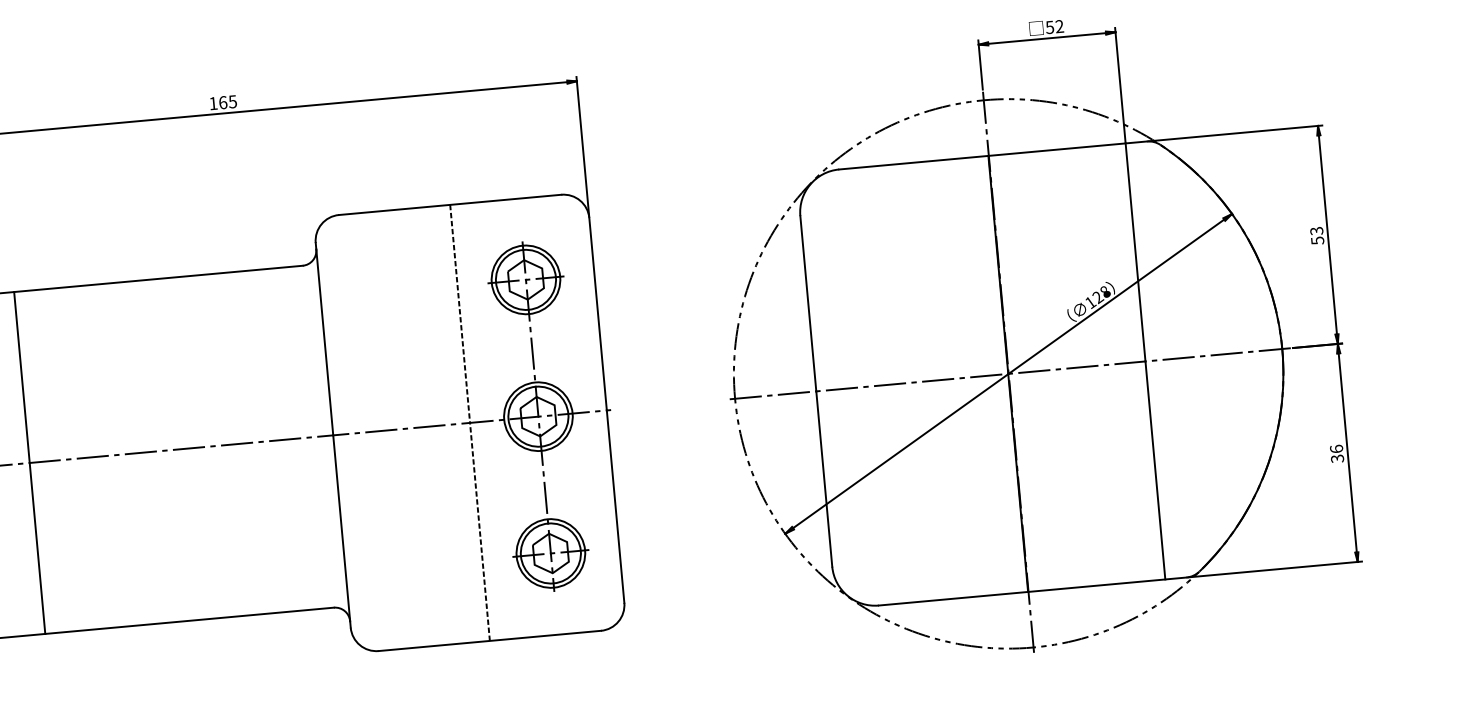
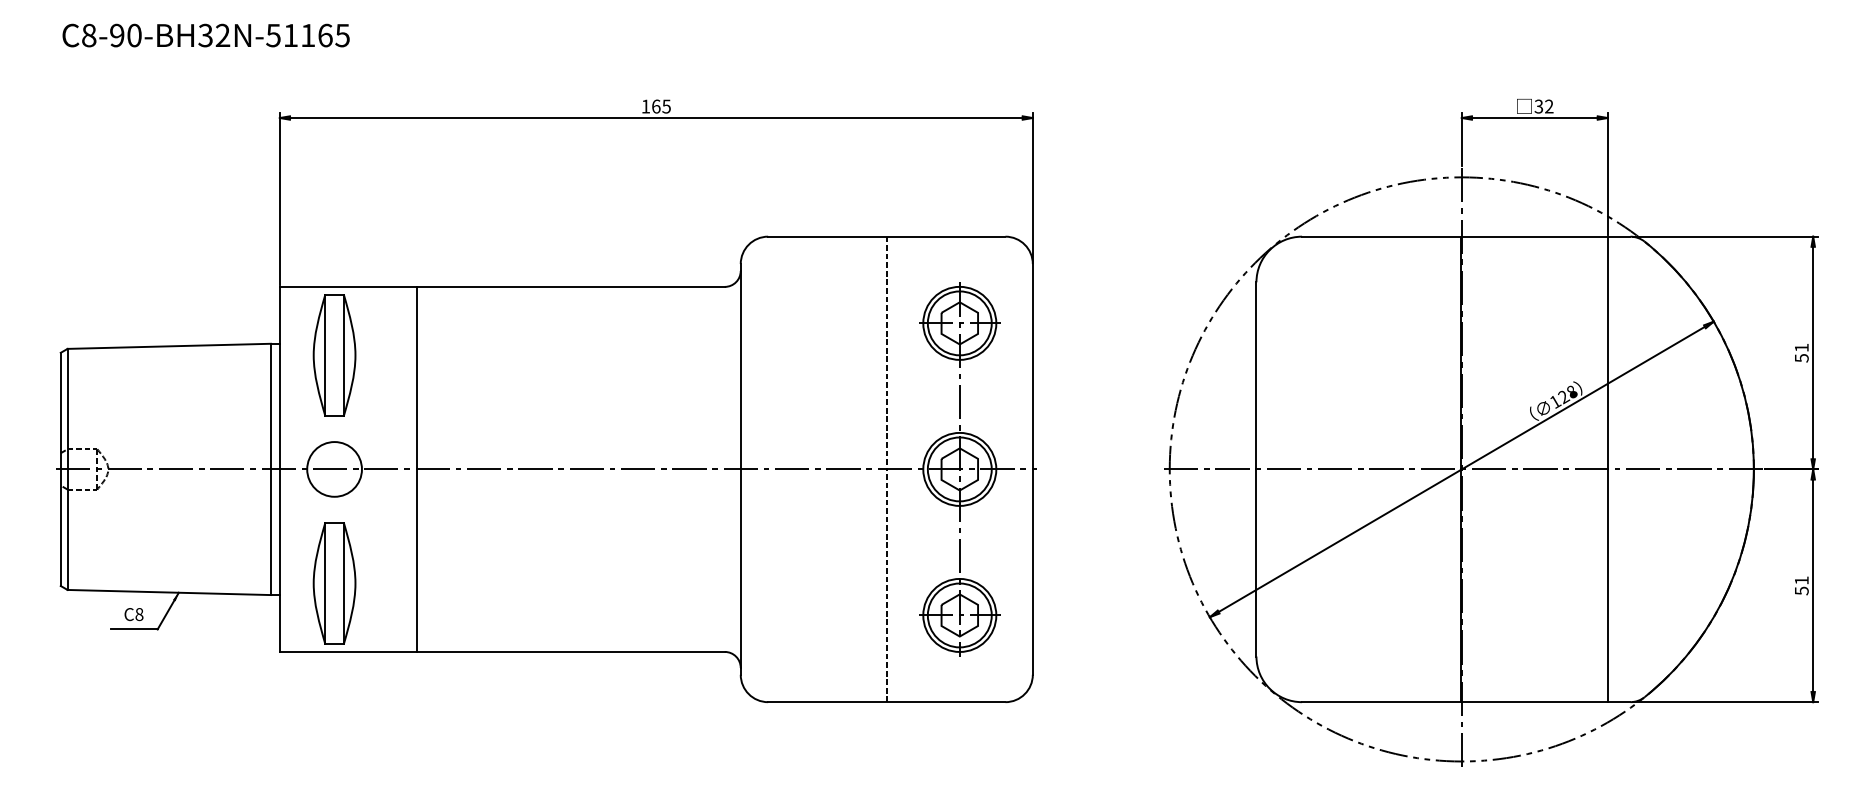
text: (1050, 26) -> (1539, 105), 52 -> 32
text: (1316, 230) -> (1801, 347), 53 -> 51
text: (1336, 453) -> (1801, 585), 36 -> 51

